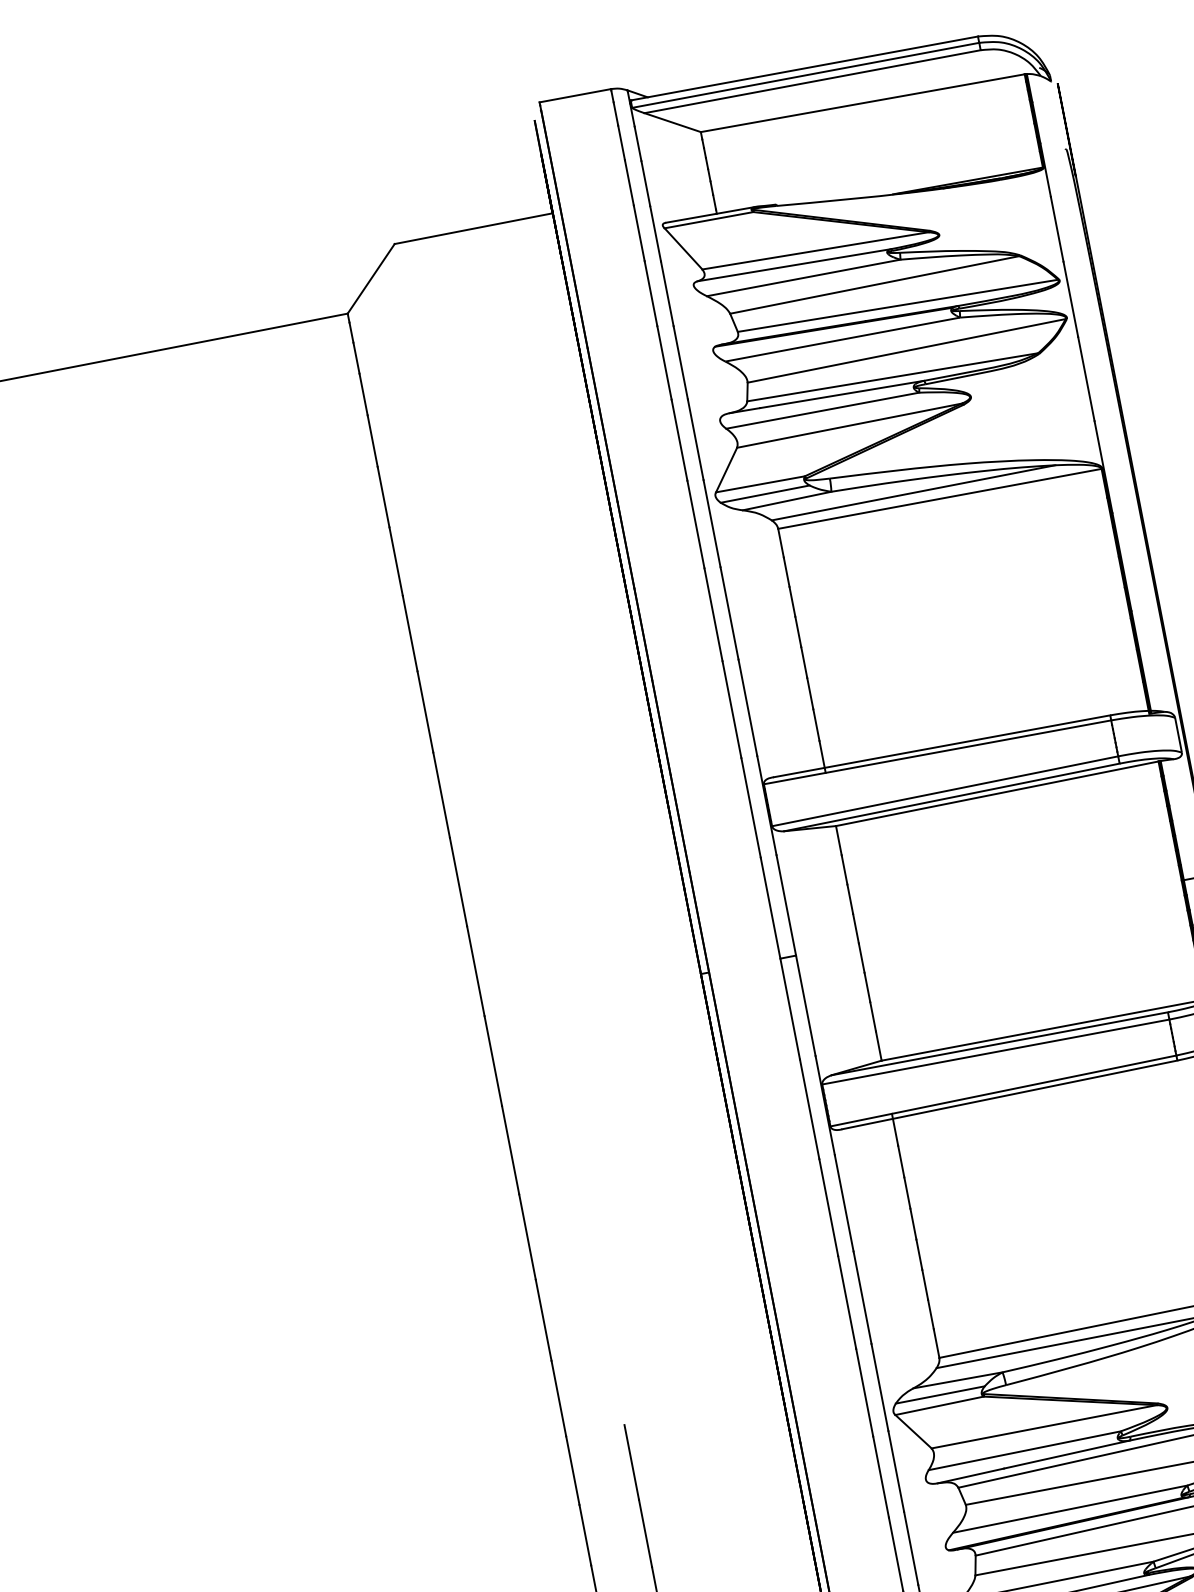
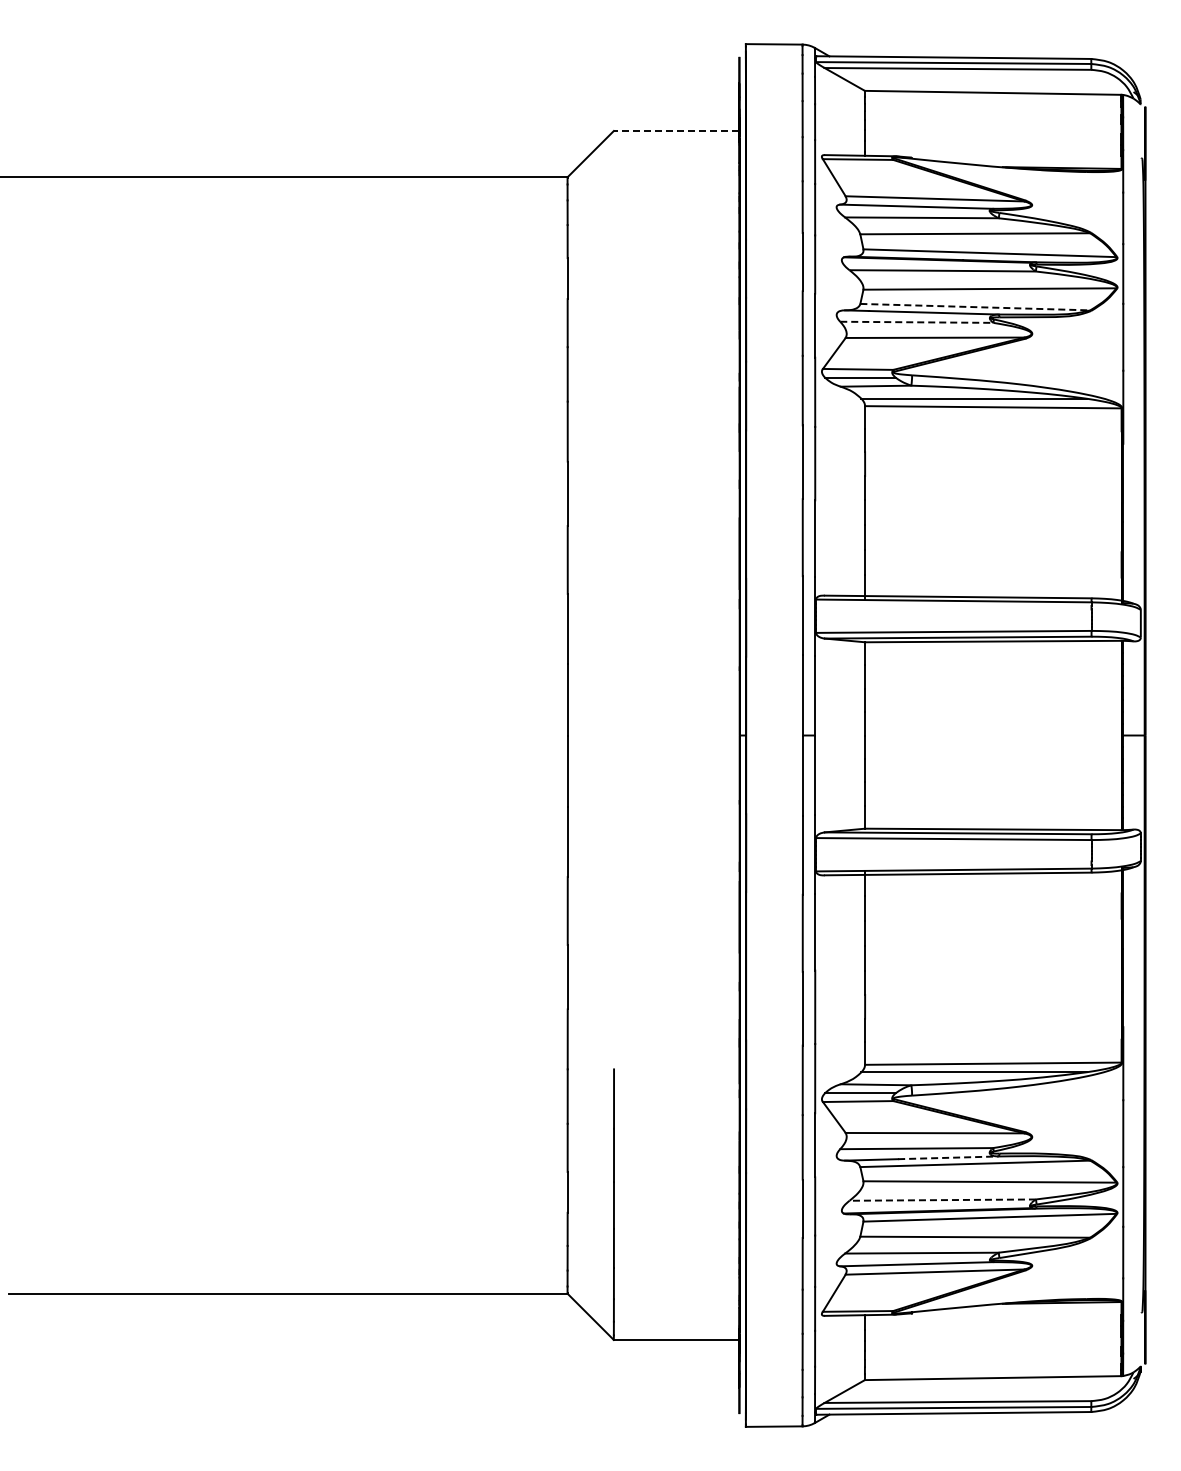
line: (473, 229) -> (676, 131), solid -> dashed
line: (893, 377) -> (975, 307), solid -> dashed
line: (822, 410) -> (916, 322), solid -> dashed
line: (1067, 1454) -> (948, 1157), solid -> dashed
line: (1069, 1509) -> (942, 1200), solid -> dashed

